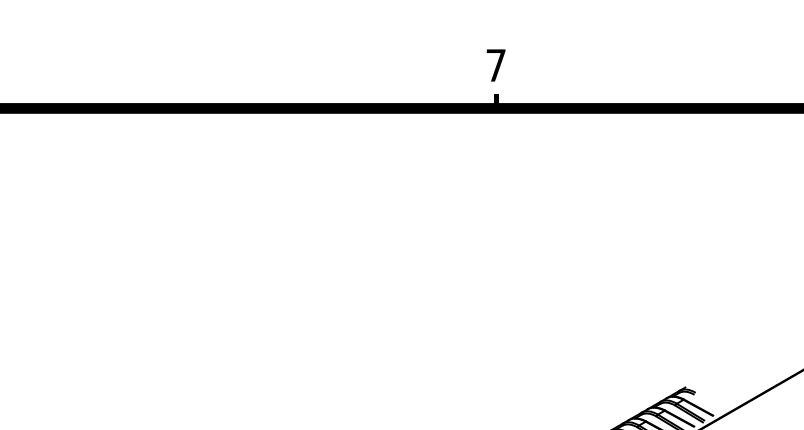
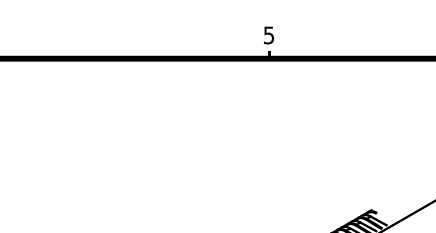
text: (496, 65) -> (269, 35), 7 -> 5

